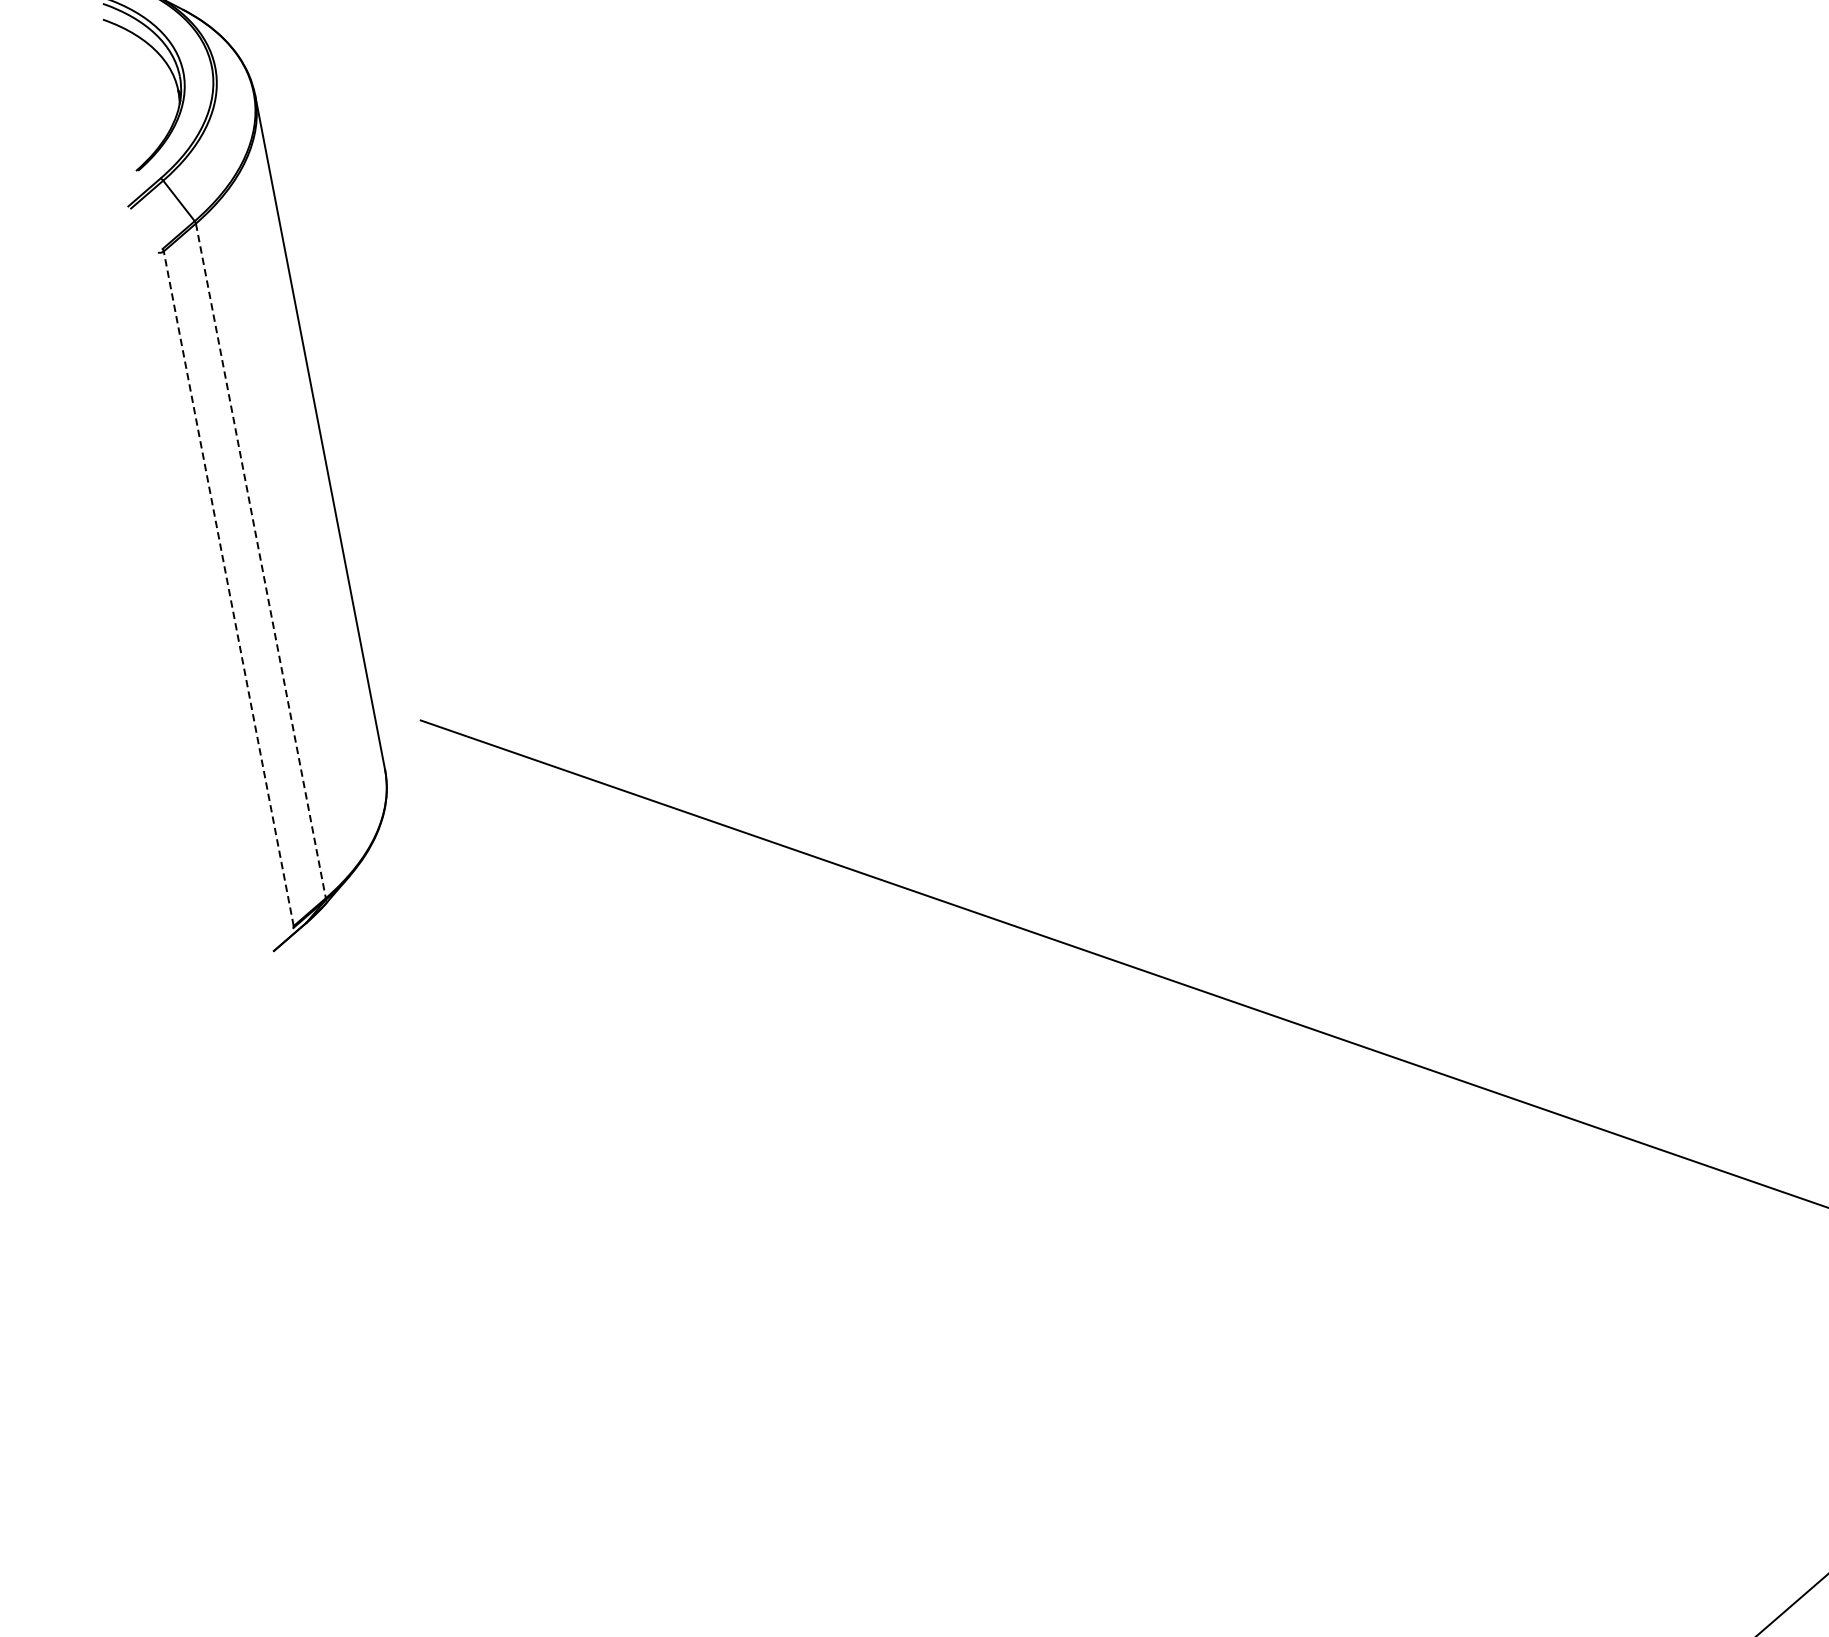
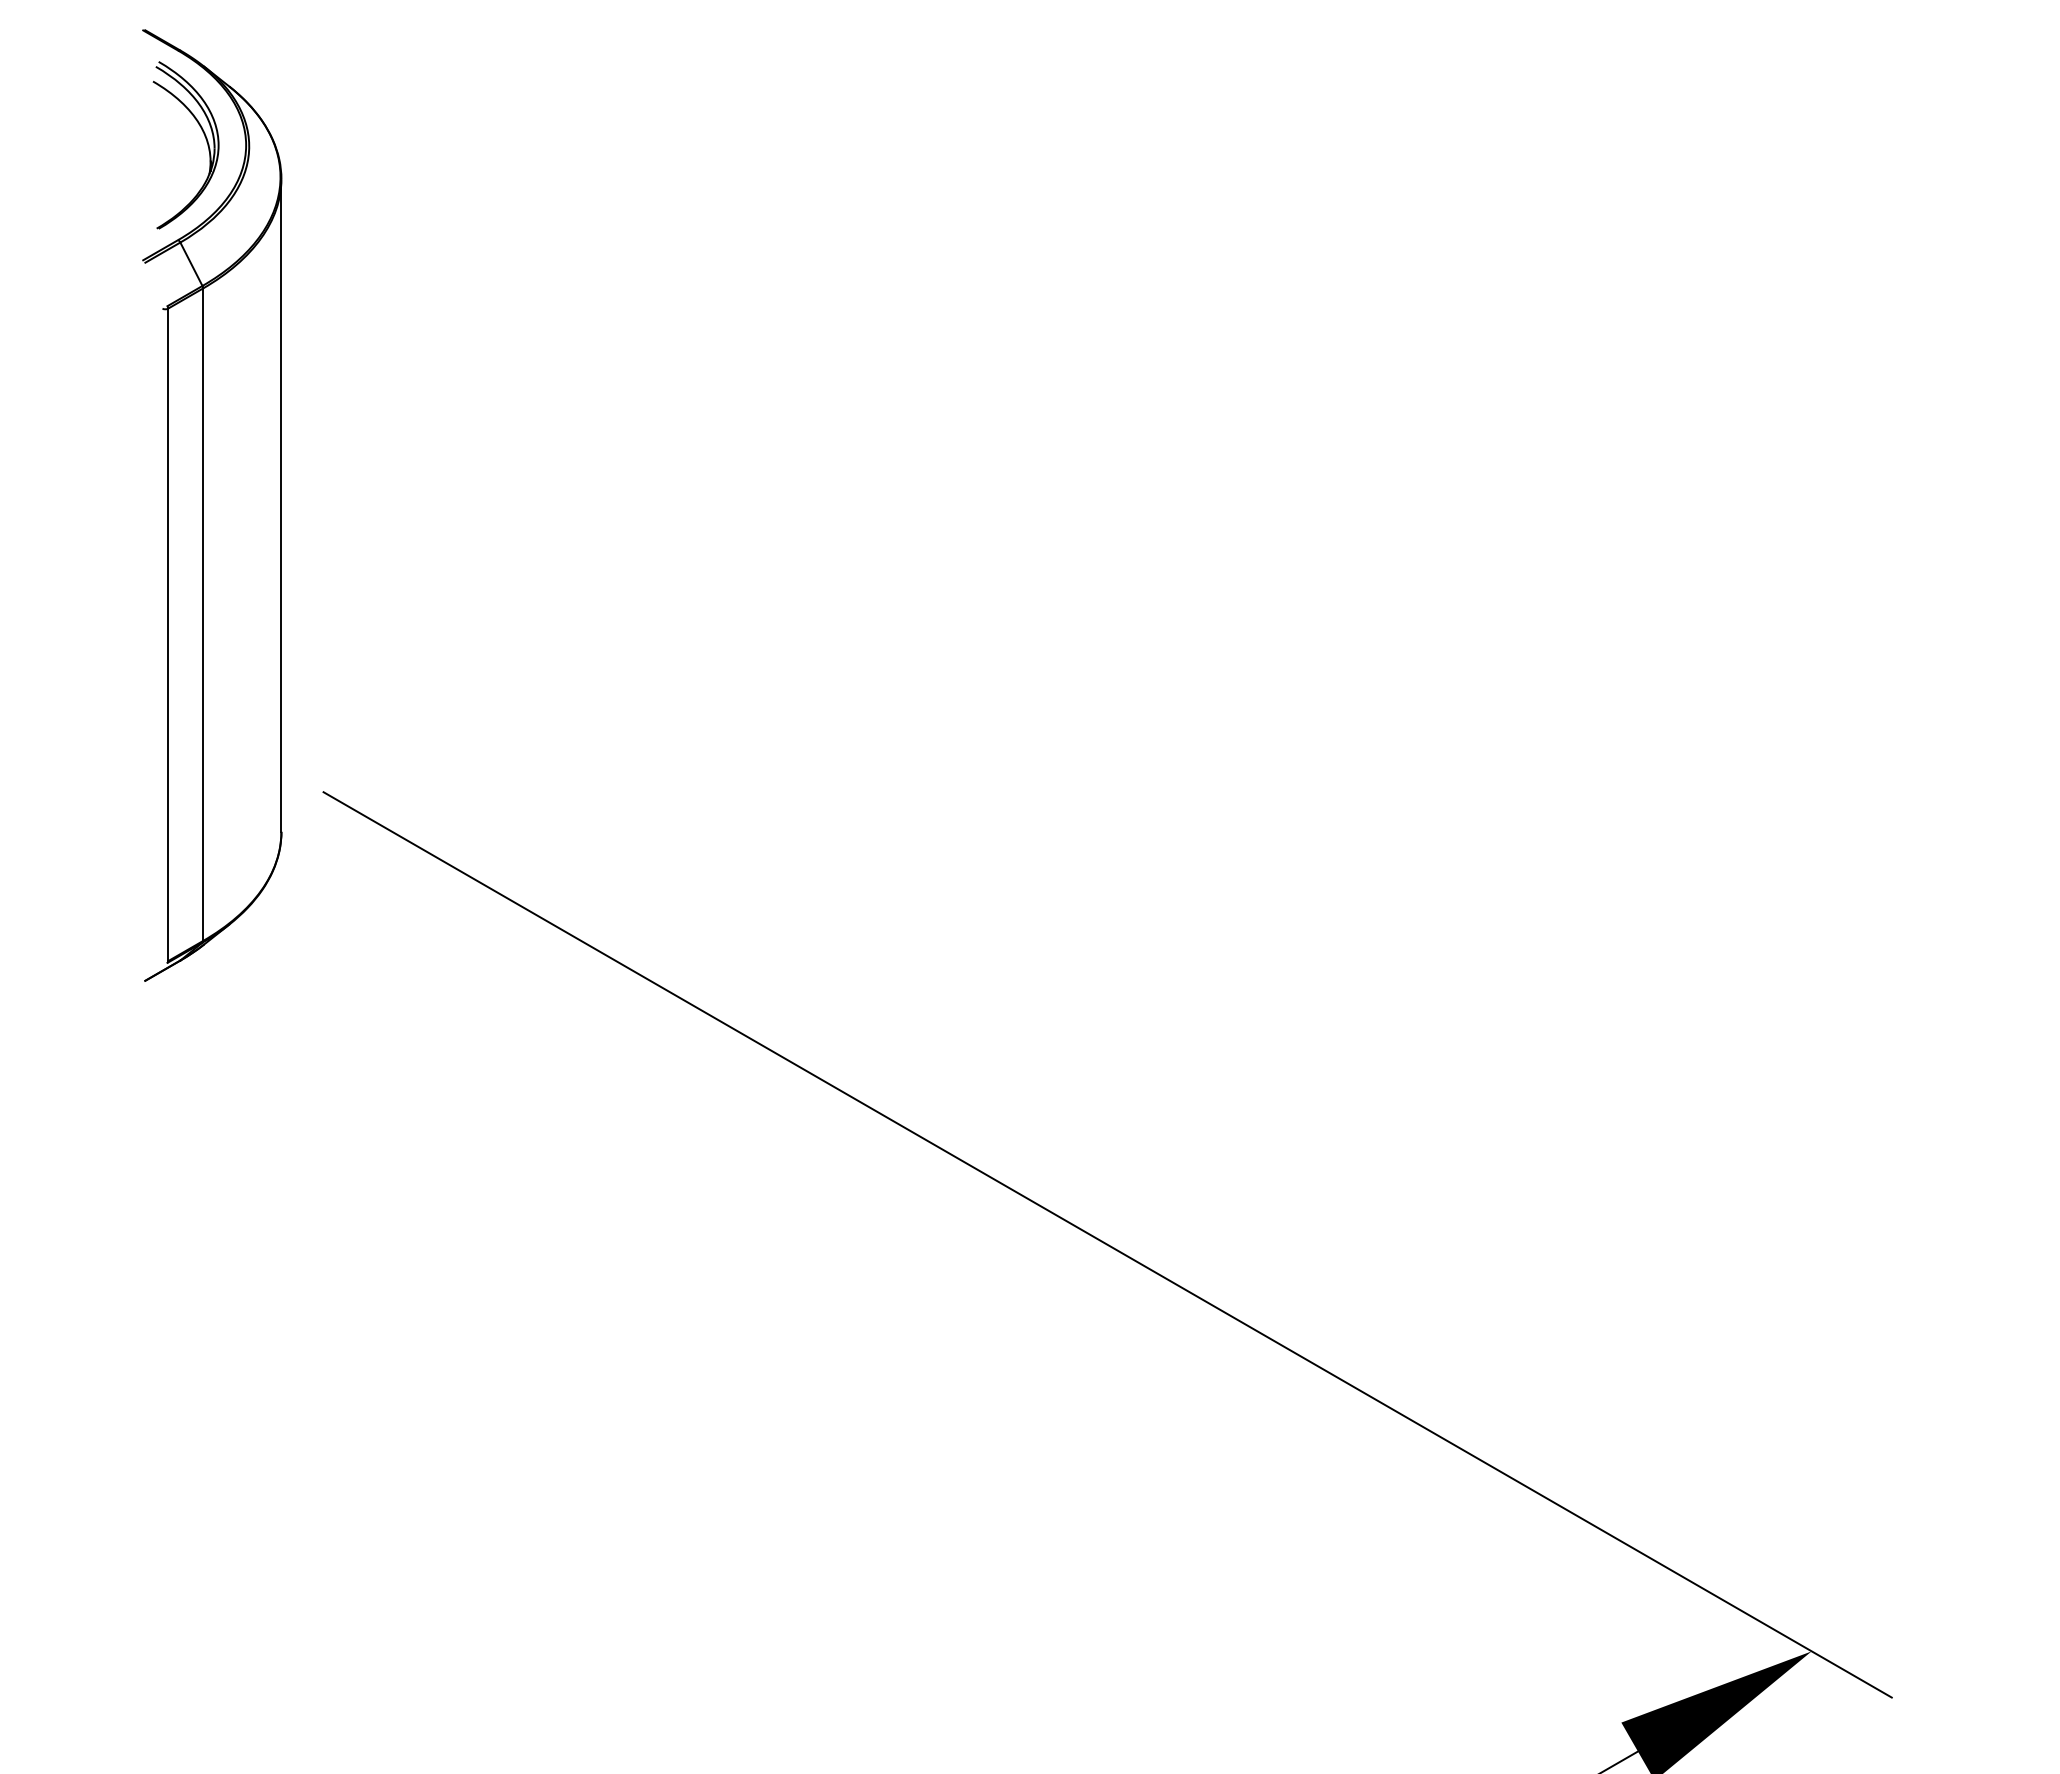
line: (261, 561) -> (203, 615), dashed -> solid
line: (229, 588) -> (168, 634), dashed -> solid

